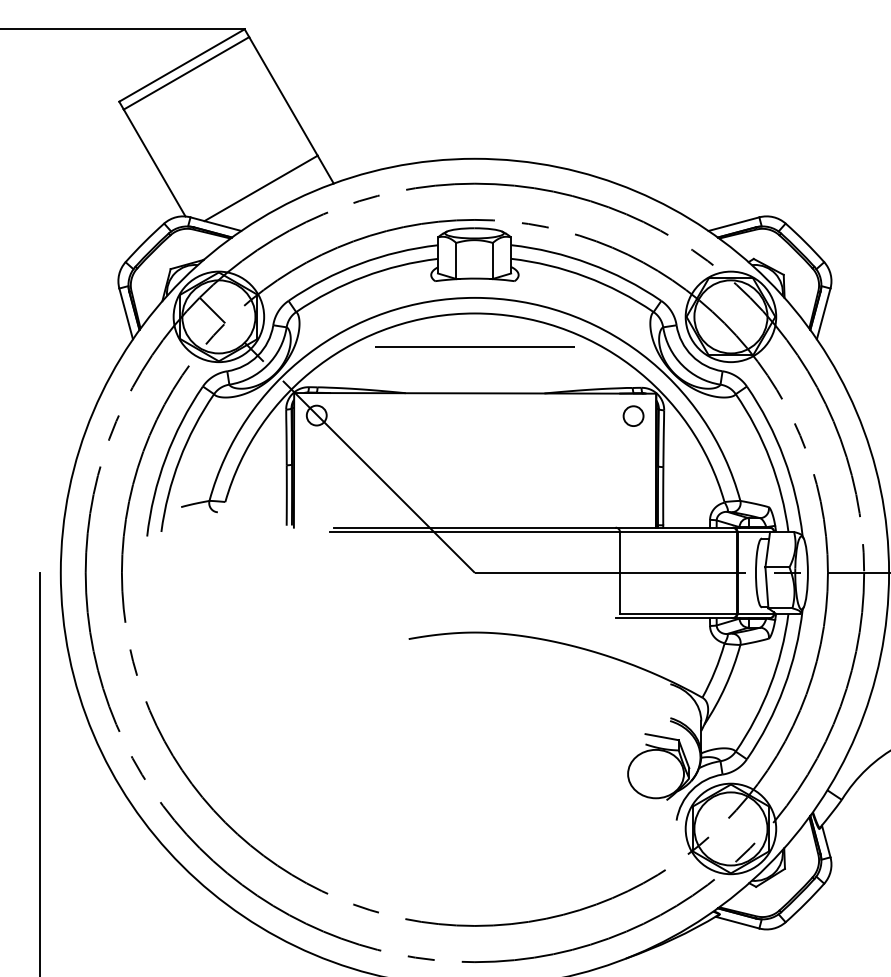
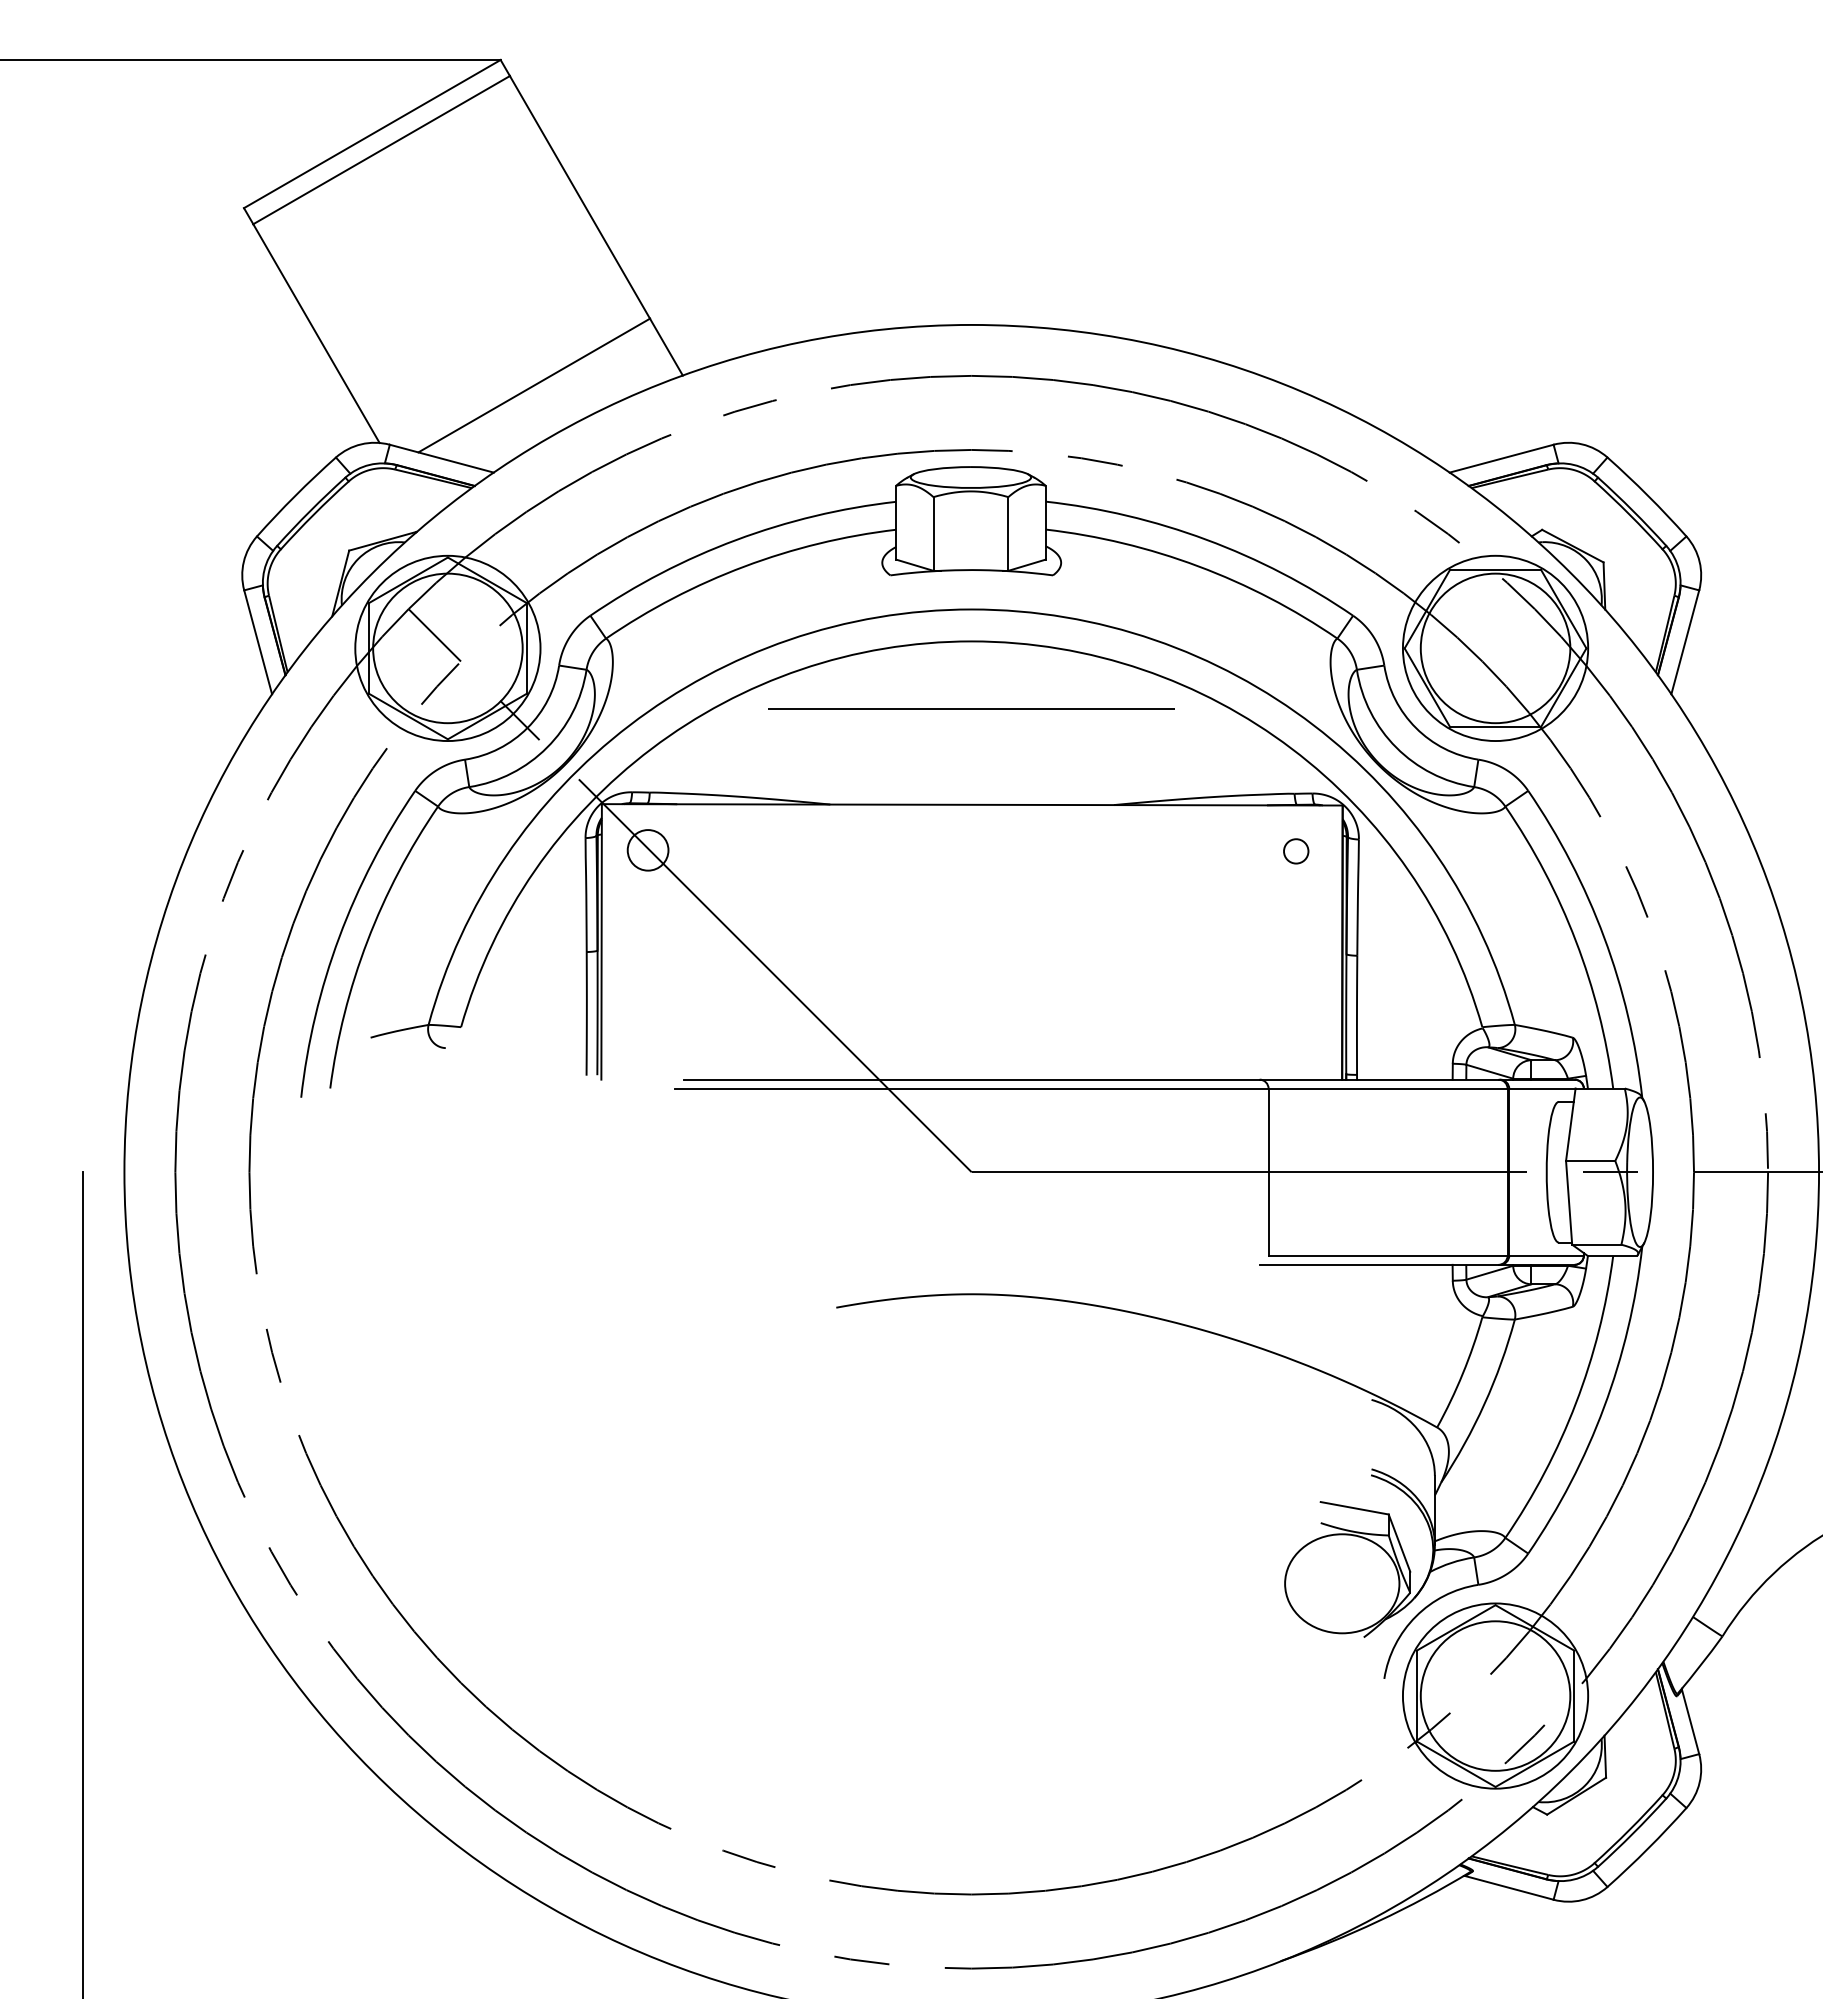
part: (633, 415) -> (1296, 850), size x0.6

